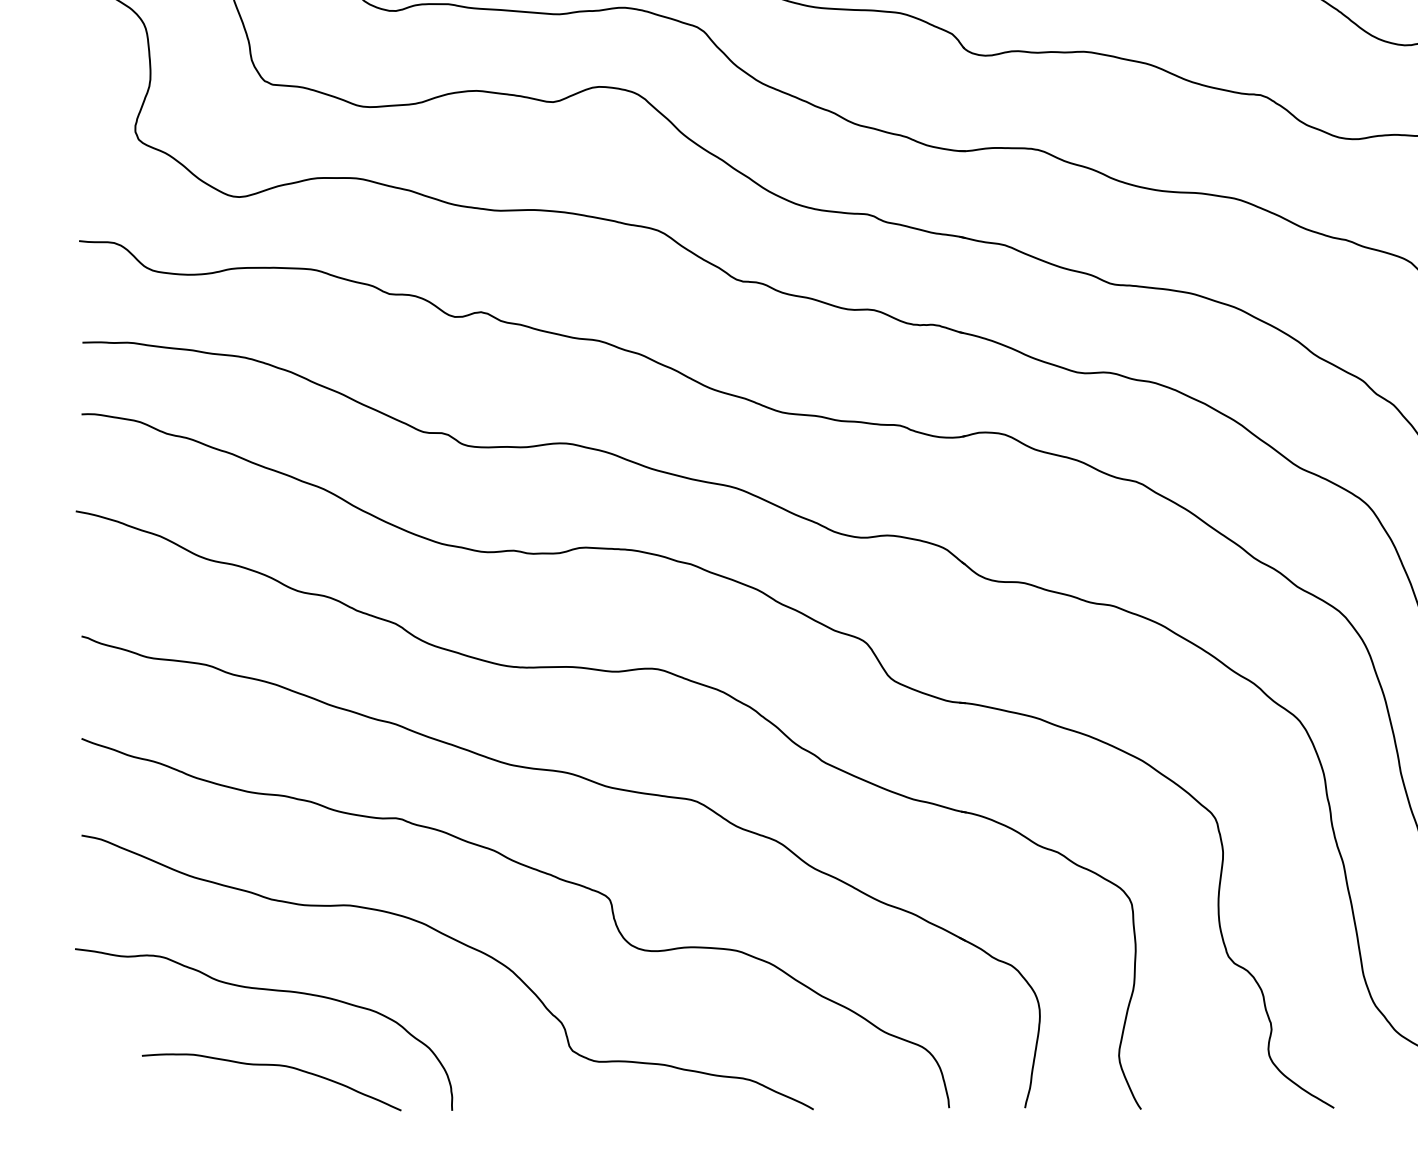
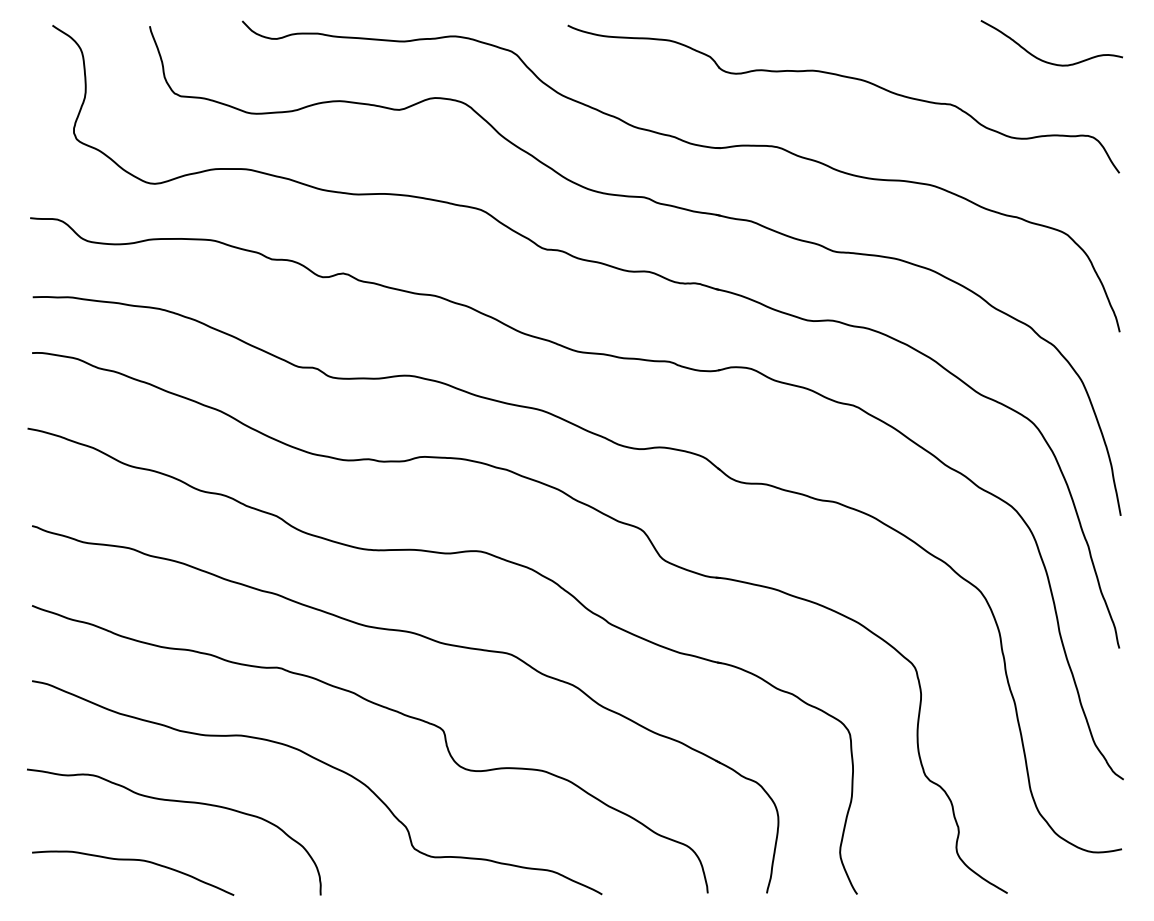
curve: (272, 1065) -> (133, 860), moved

